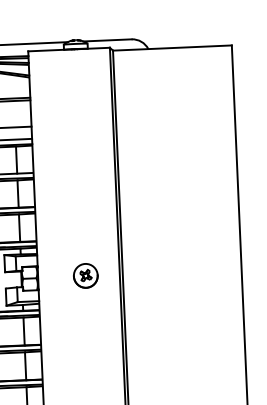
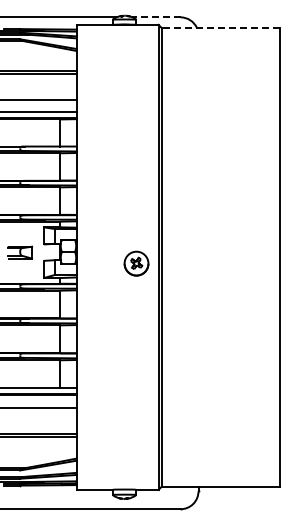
line: (107, 40) -> (156, 17), solid -> dashed
line: (171, 47) -> (220, 27), solid -> dashed
part: (85, 275) -> (136, 263), moved

